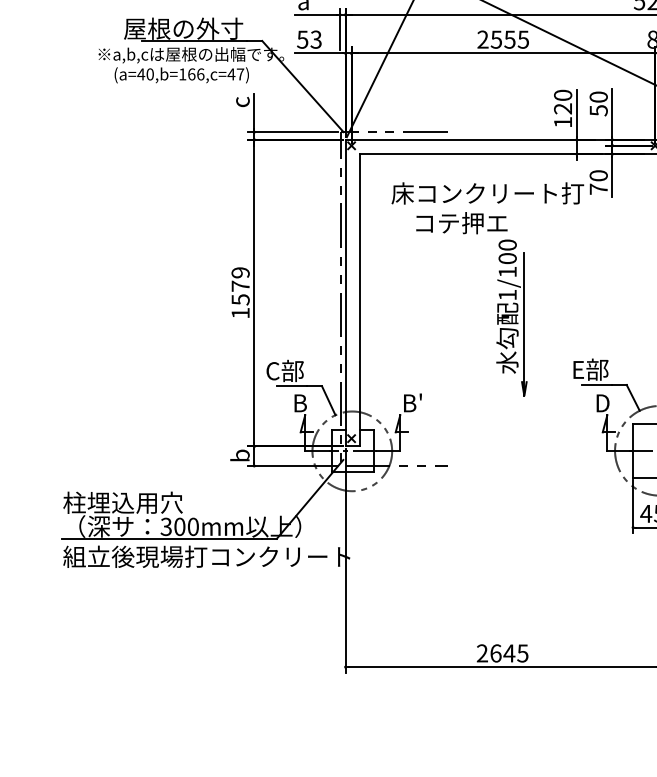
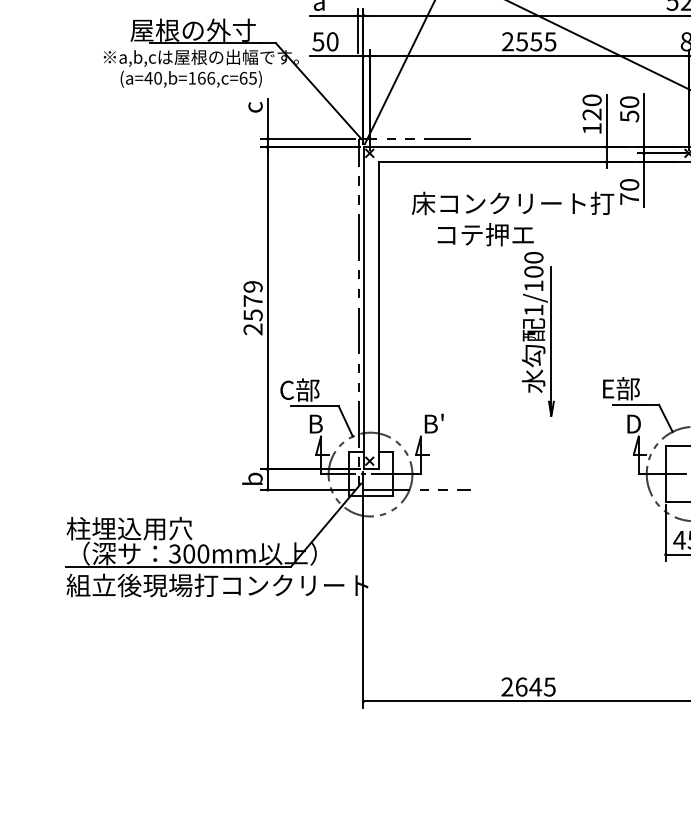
text: (316, 39) -> (332, 41), 53 -> 50
text: (235, 73) -> (247, 77), (a=40,b=166,c=47) -> (a=40,b=166,c=65)
text: (240, 313) -> (252, 329), 1579 -> 2579

